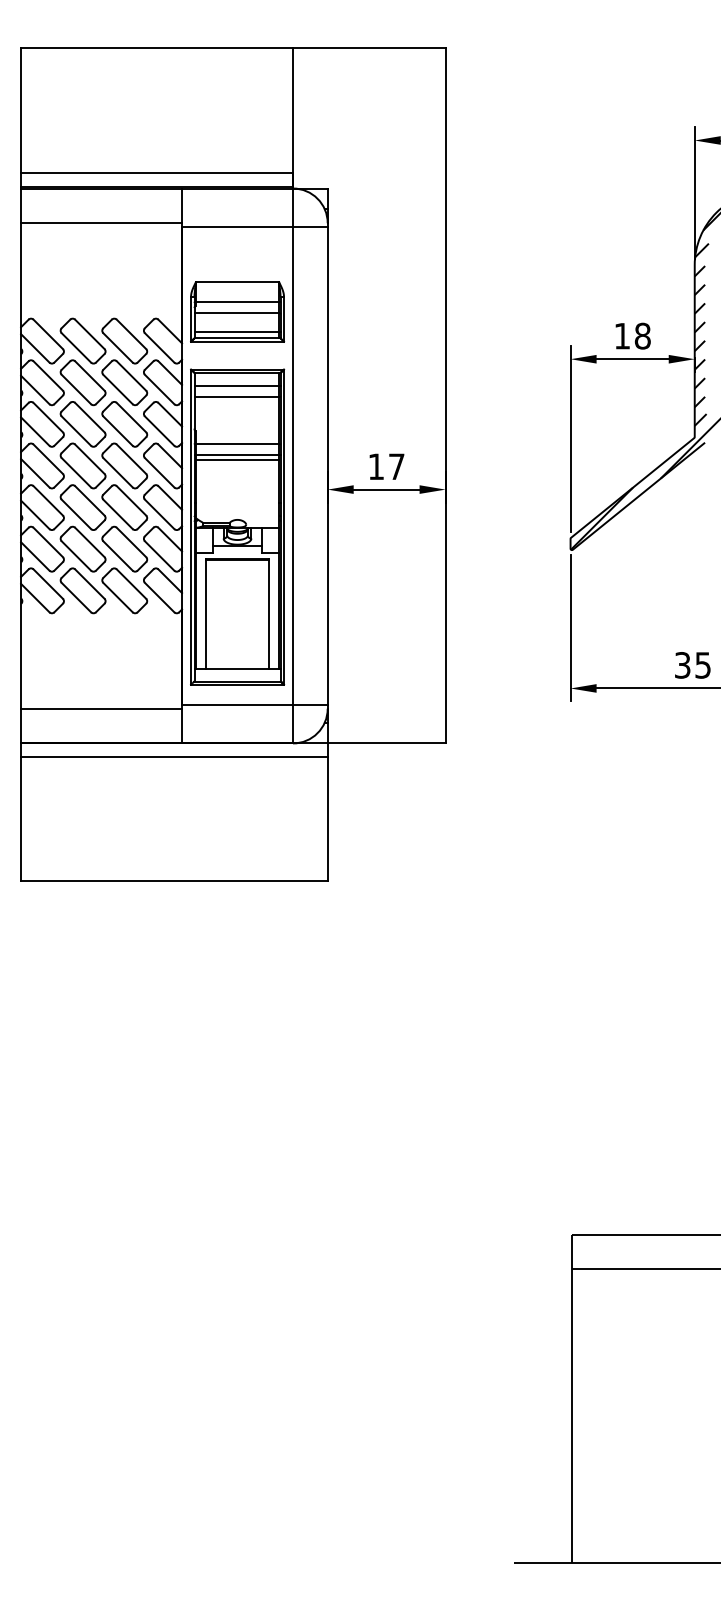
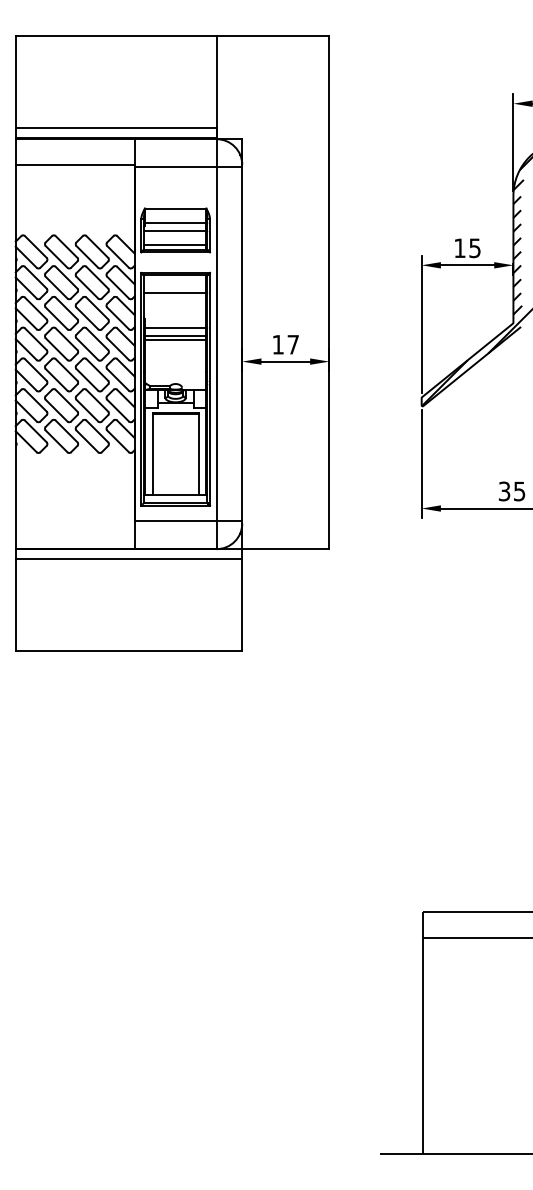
text: (642, 336) -> (474, 248), 18 -> 15
line: (237, 385) -> (175, 284), removed
line: (100, 708) -> (74, 523), removed

